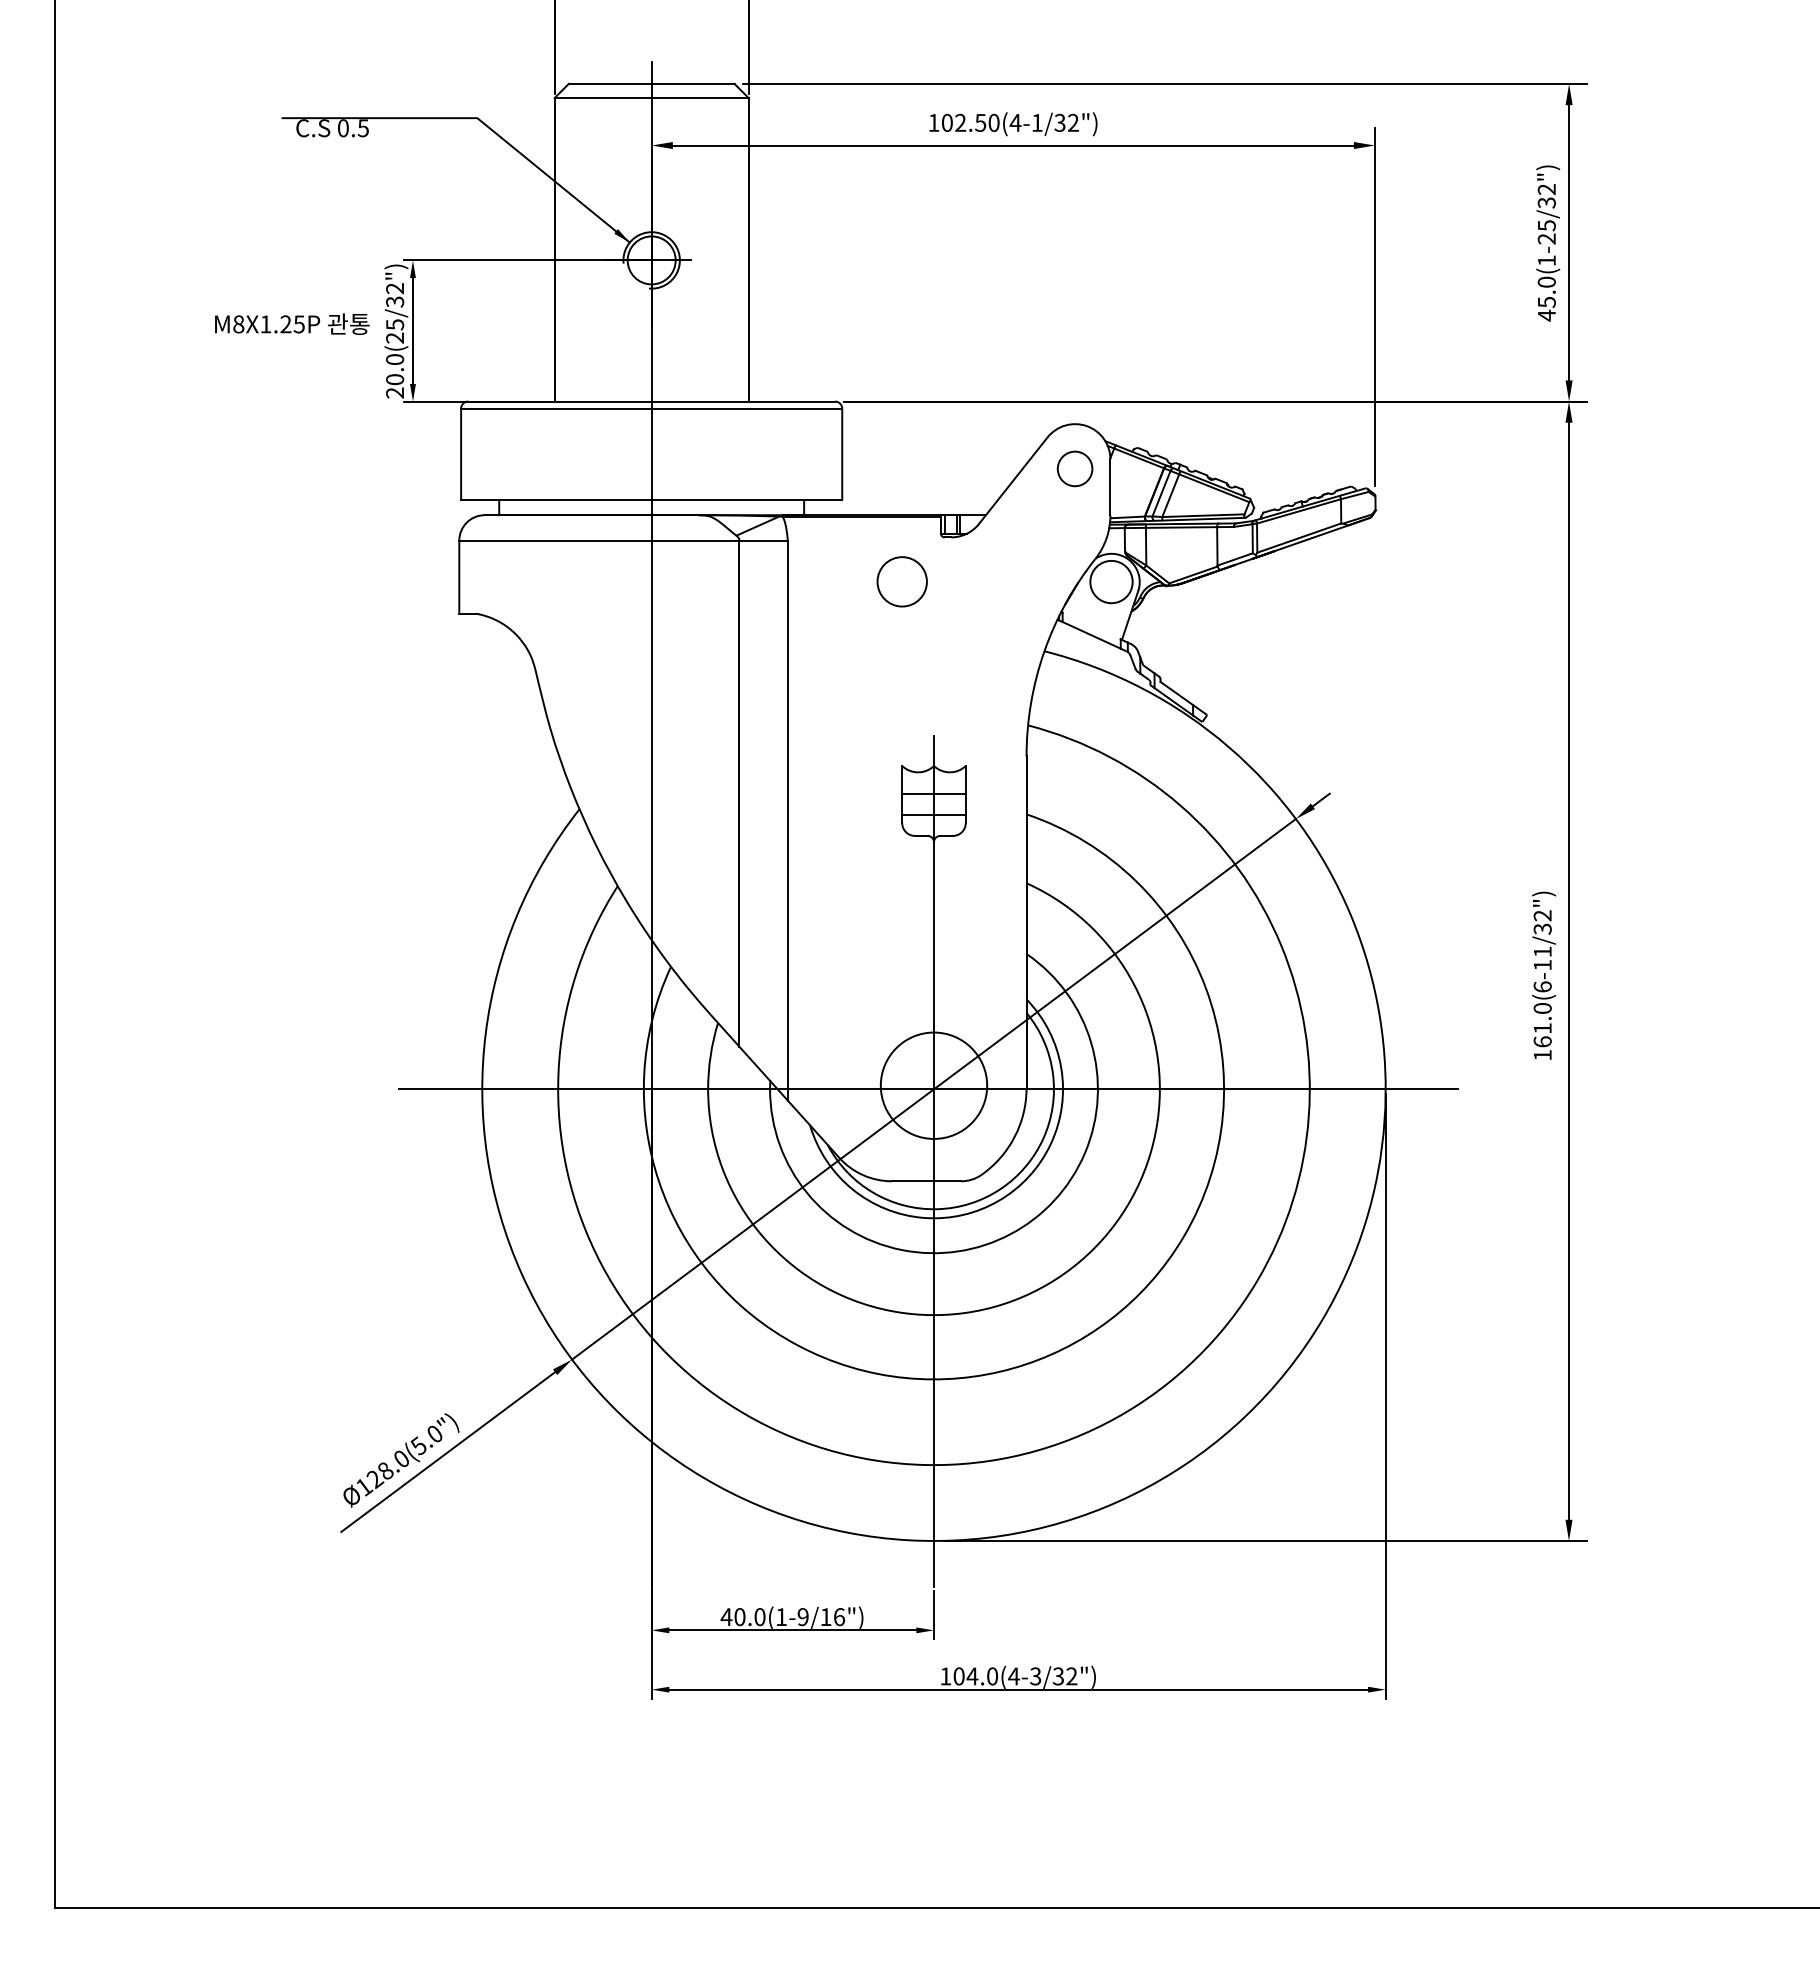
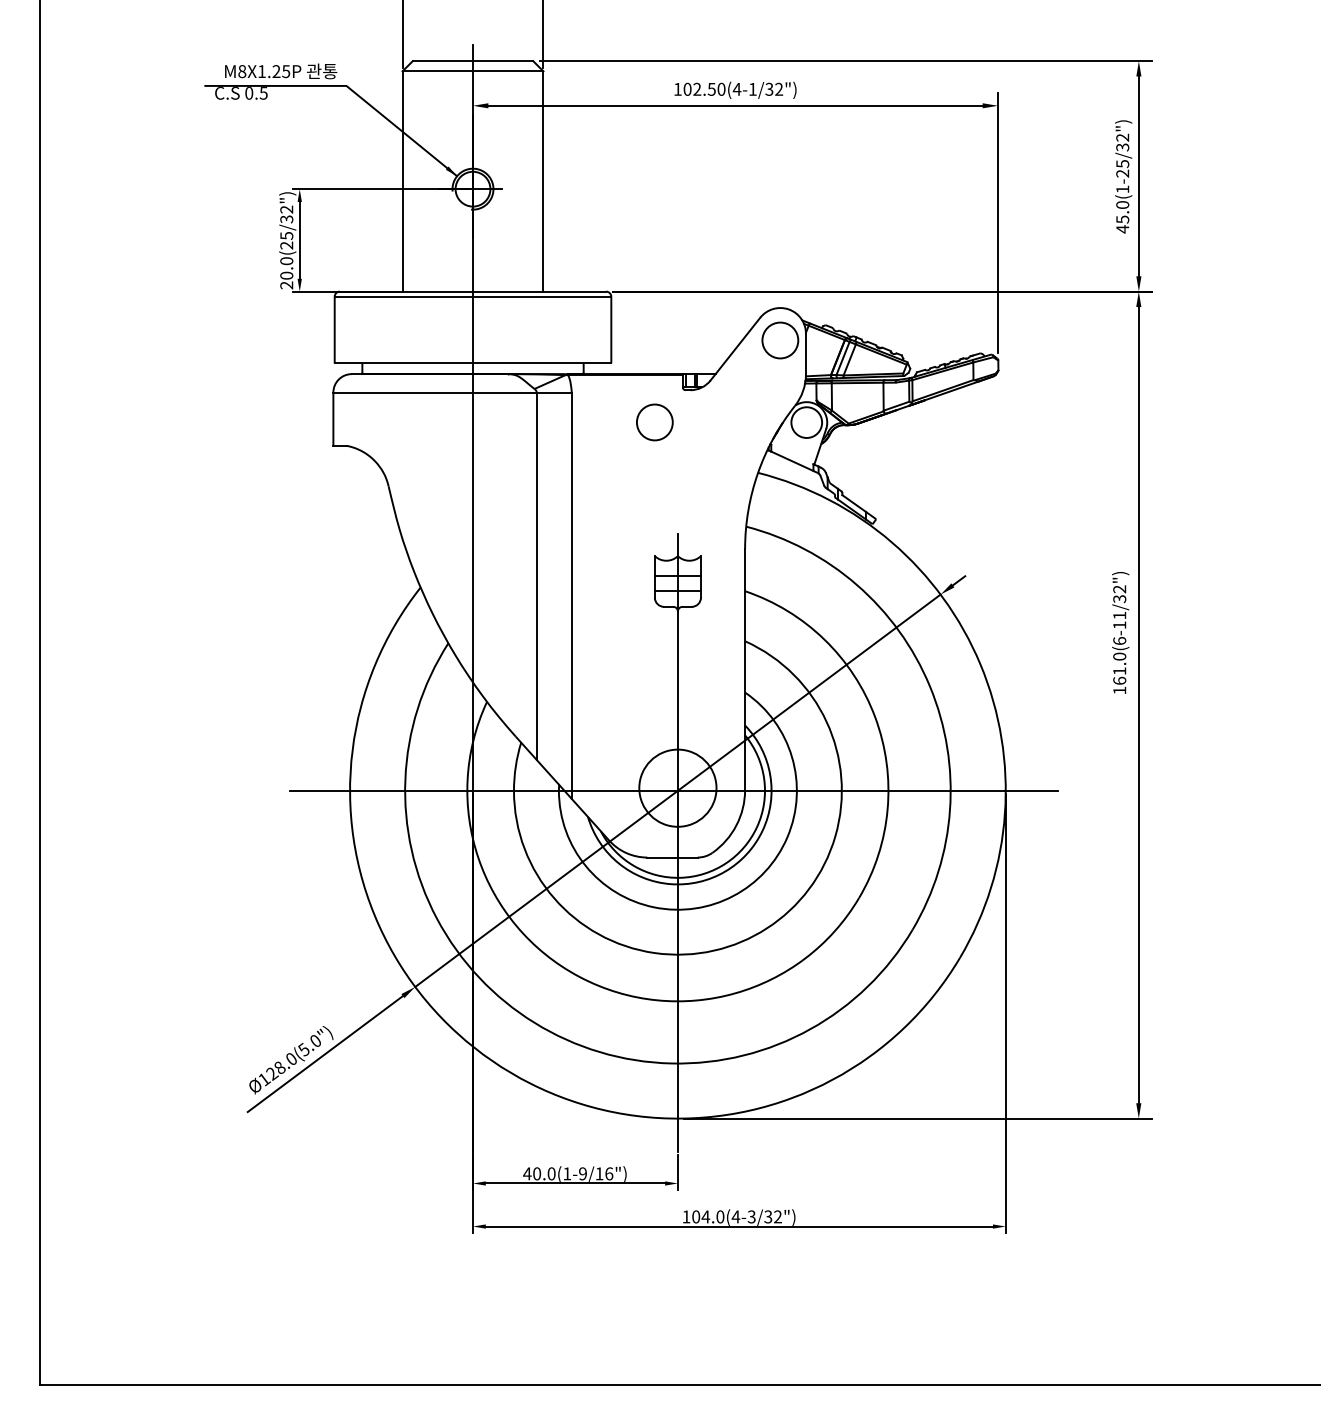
text: (292, 323) -> (281, 70), moved
circle: (1074, 468) -> (779, 340), size x1.43
text: (1544, 975) -> (1121, 632), moved

